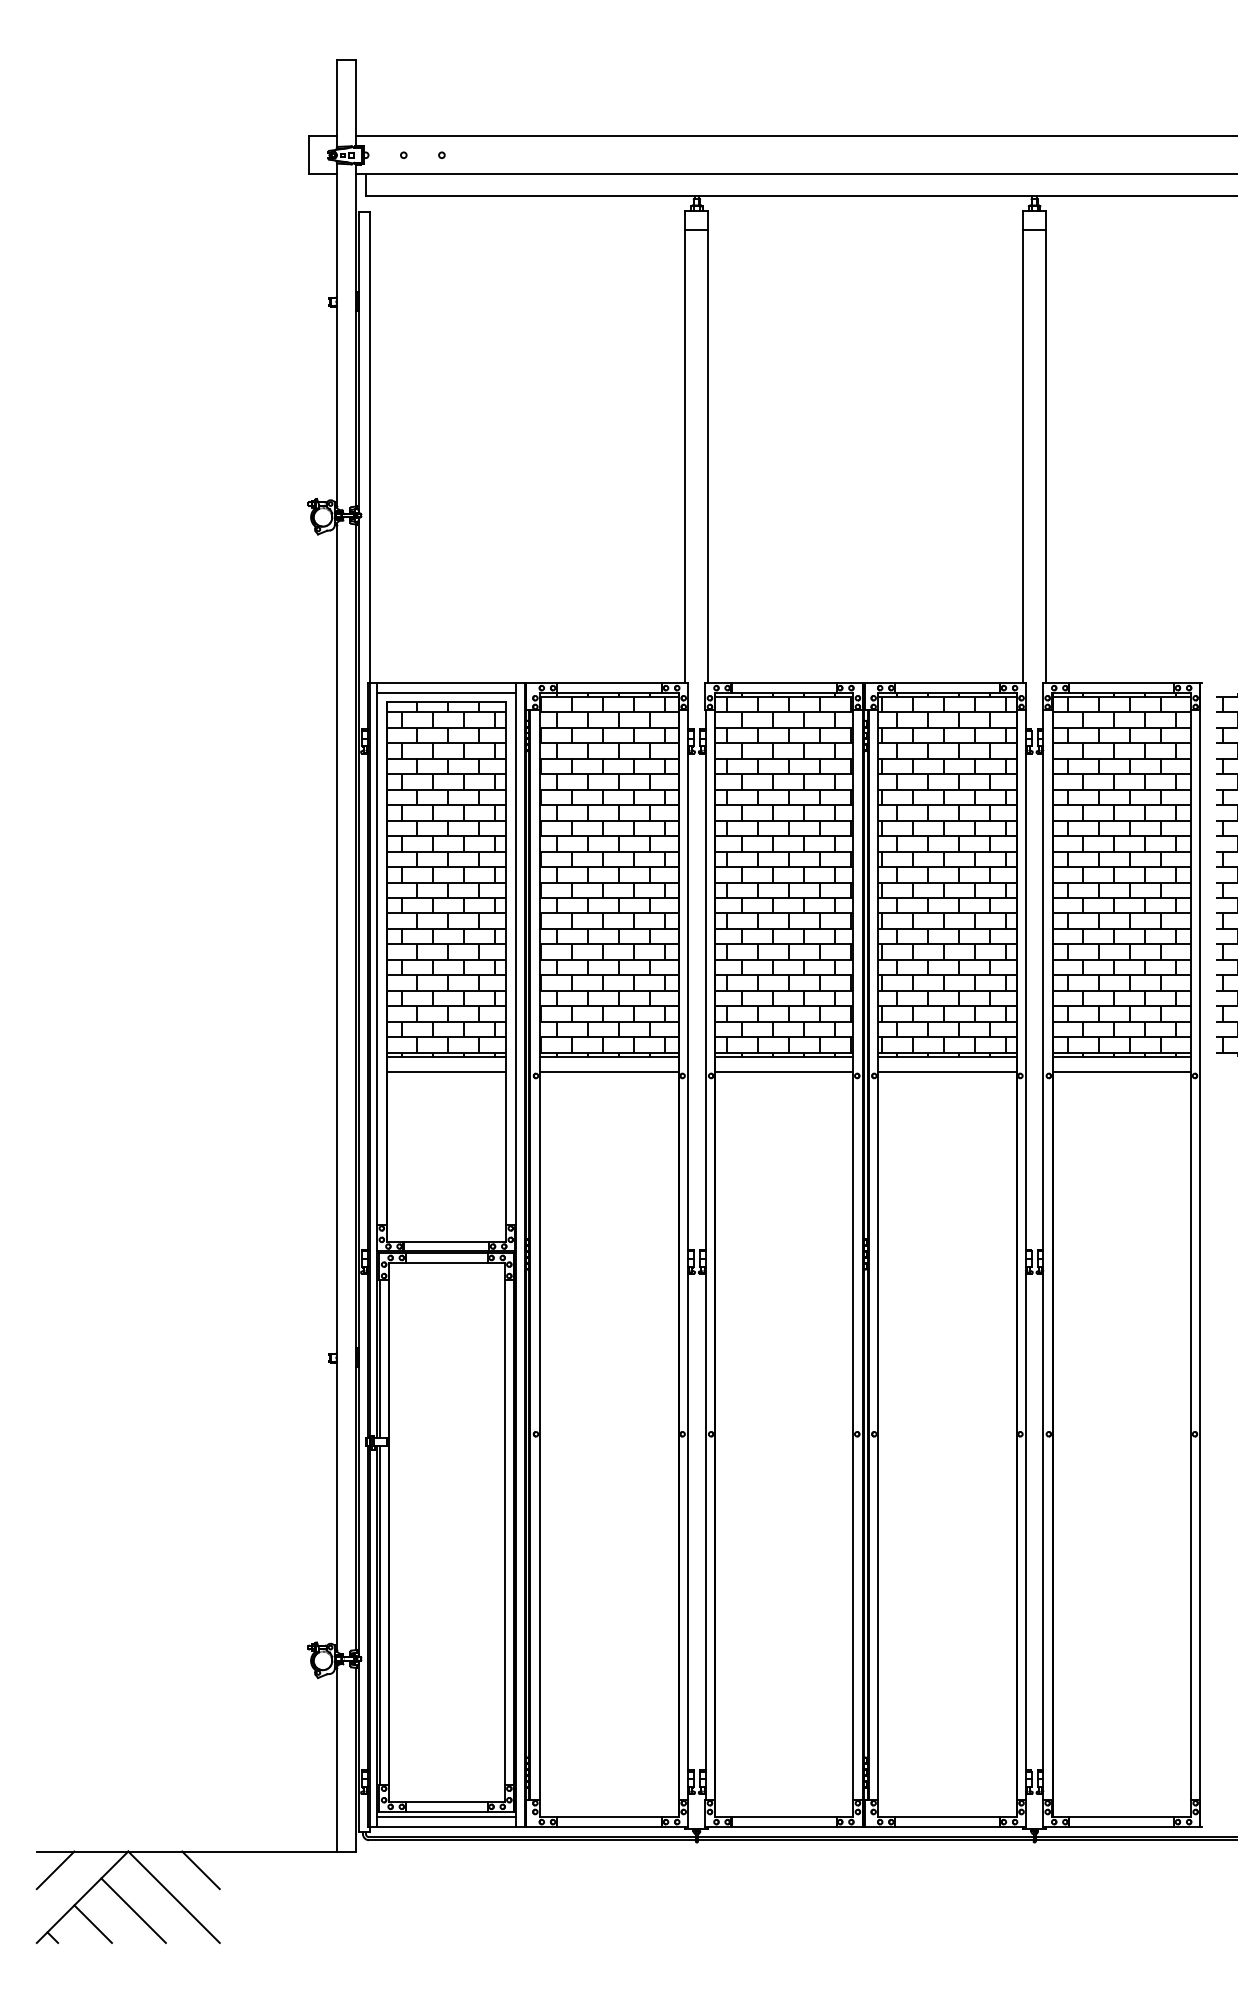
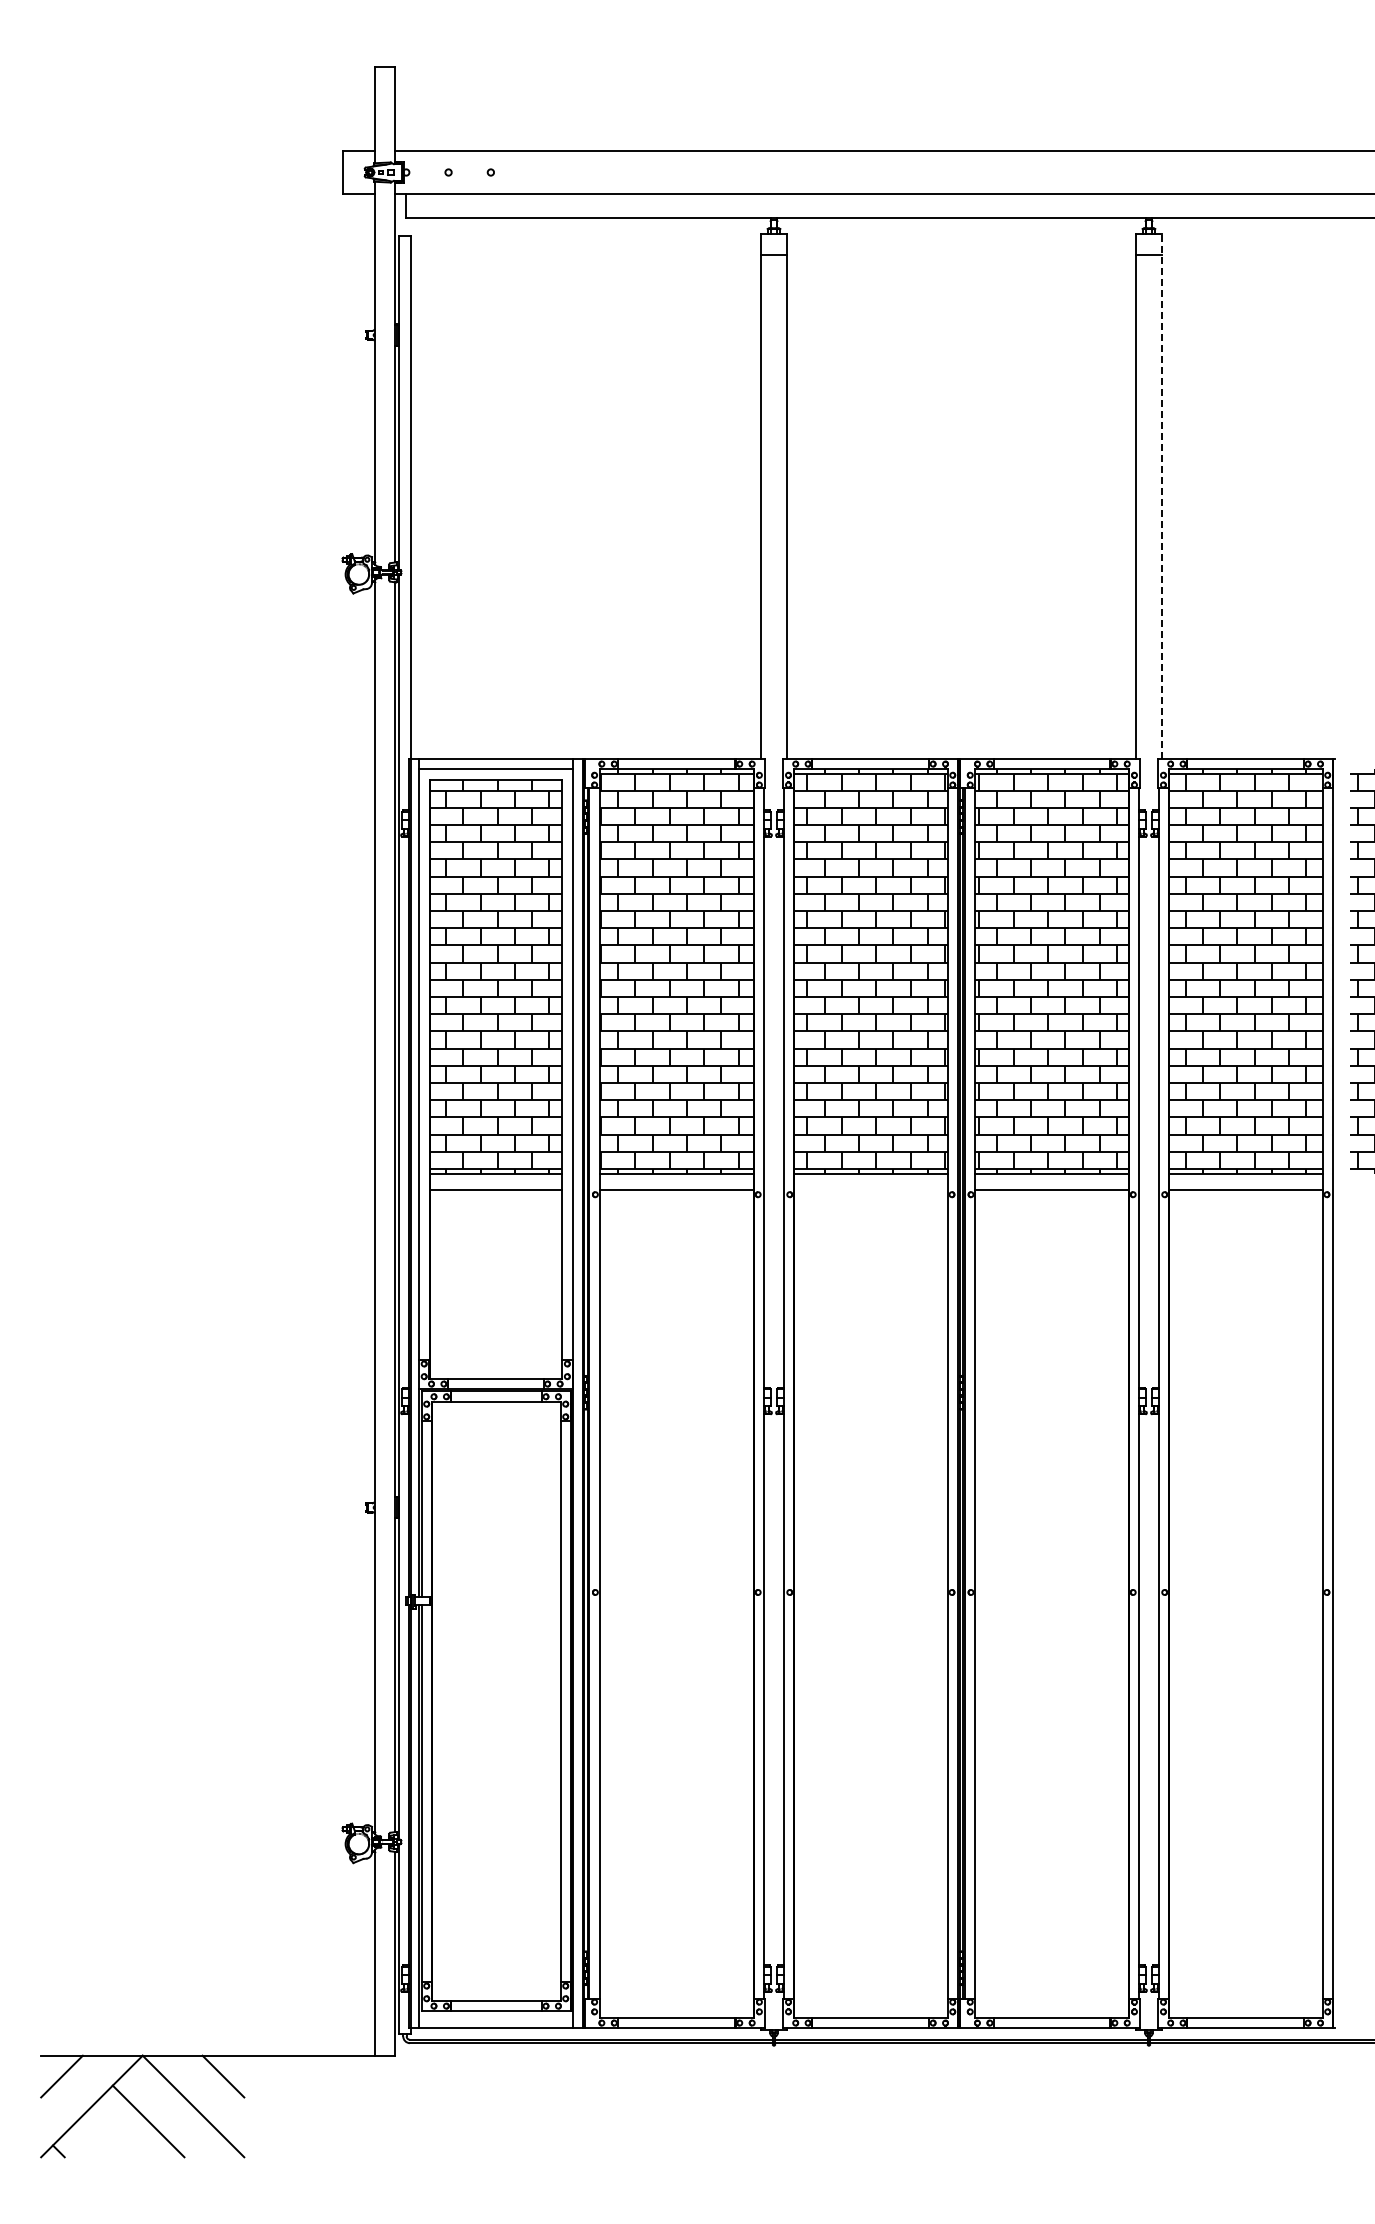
line: (1045, 446) -> (1161, 495), solid -> dashed
line: (783, 1072) -> (870, 1190), removed
line: (446, 1817) -> (495, 2017), removed
line: (92, 1924) -> (103, 2136), removed

